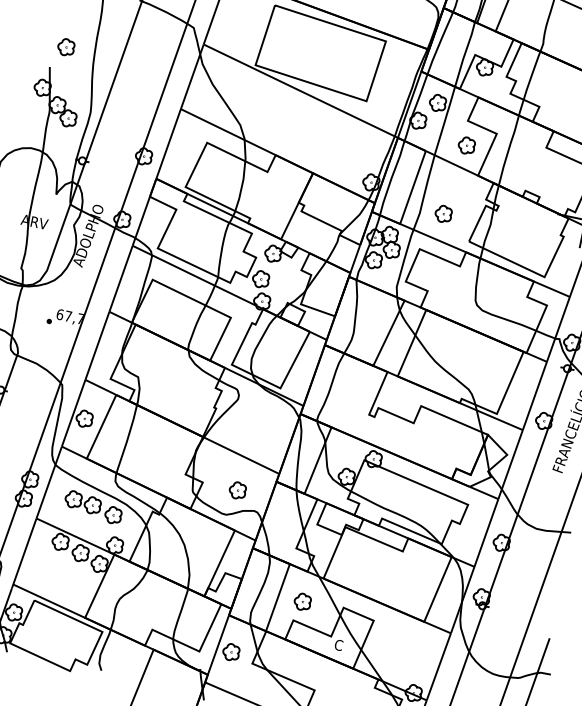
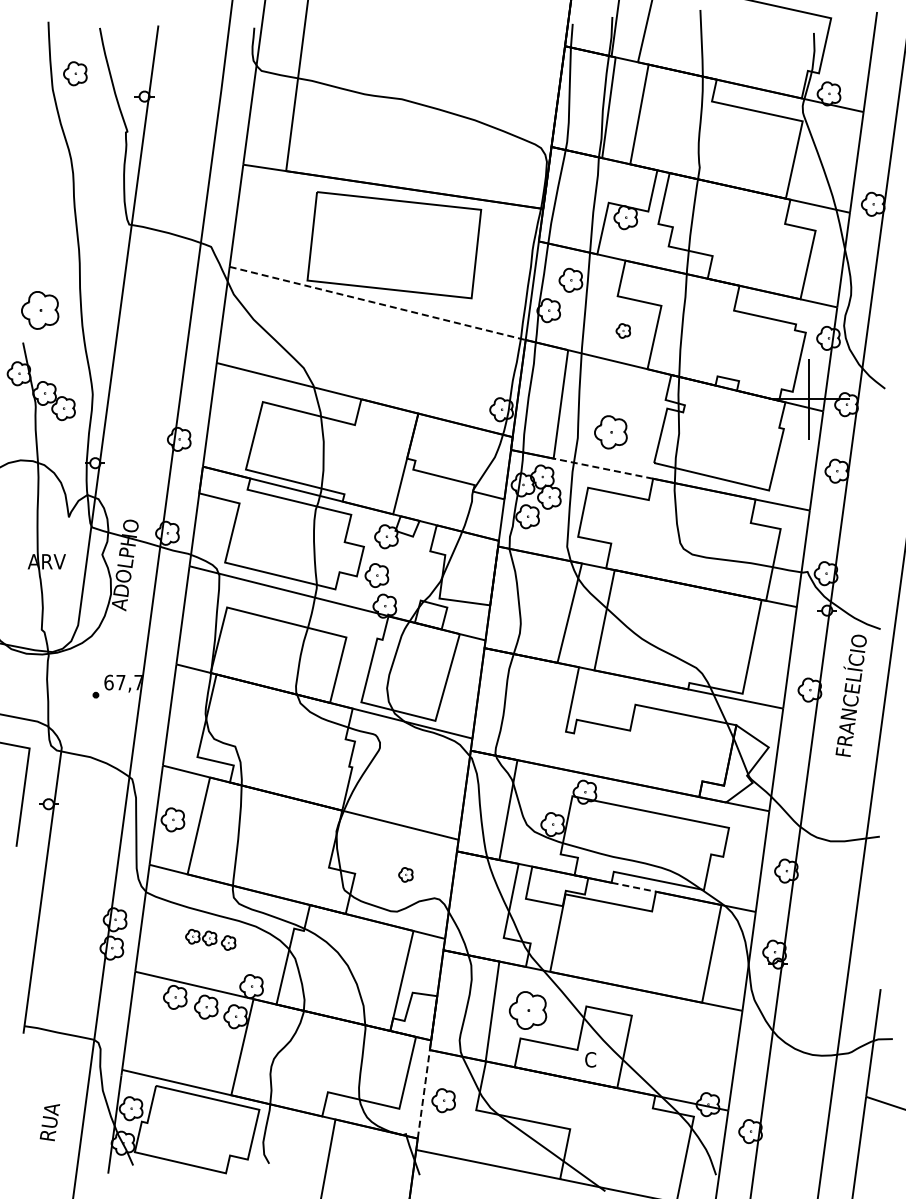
part: (65, 47) -> (39, 310), size x1.6
line: (301, 91) -> (378, 303), solid -> dashed
part: (466, 145) -> (623, 330), size x0.6
part: (443, 214) -> (610, 432), size x1.4
line: (433, 238) -> (603, 468), solid -> dashed
part: (237, 490) -> (405, 874), size x0.6
part: (93, 507) -> (210, 939), size x0.6
line: (393, 532) -> (633, 887), solid -> dashed
part: (302, 601) -> (527, 1009), size x1.6
line: (218, 645) -> (423, 1094), solid -> dashed

